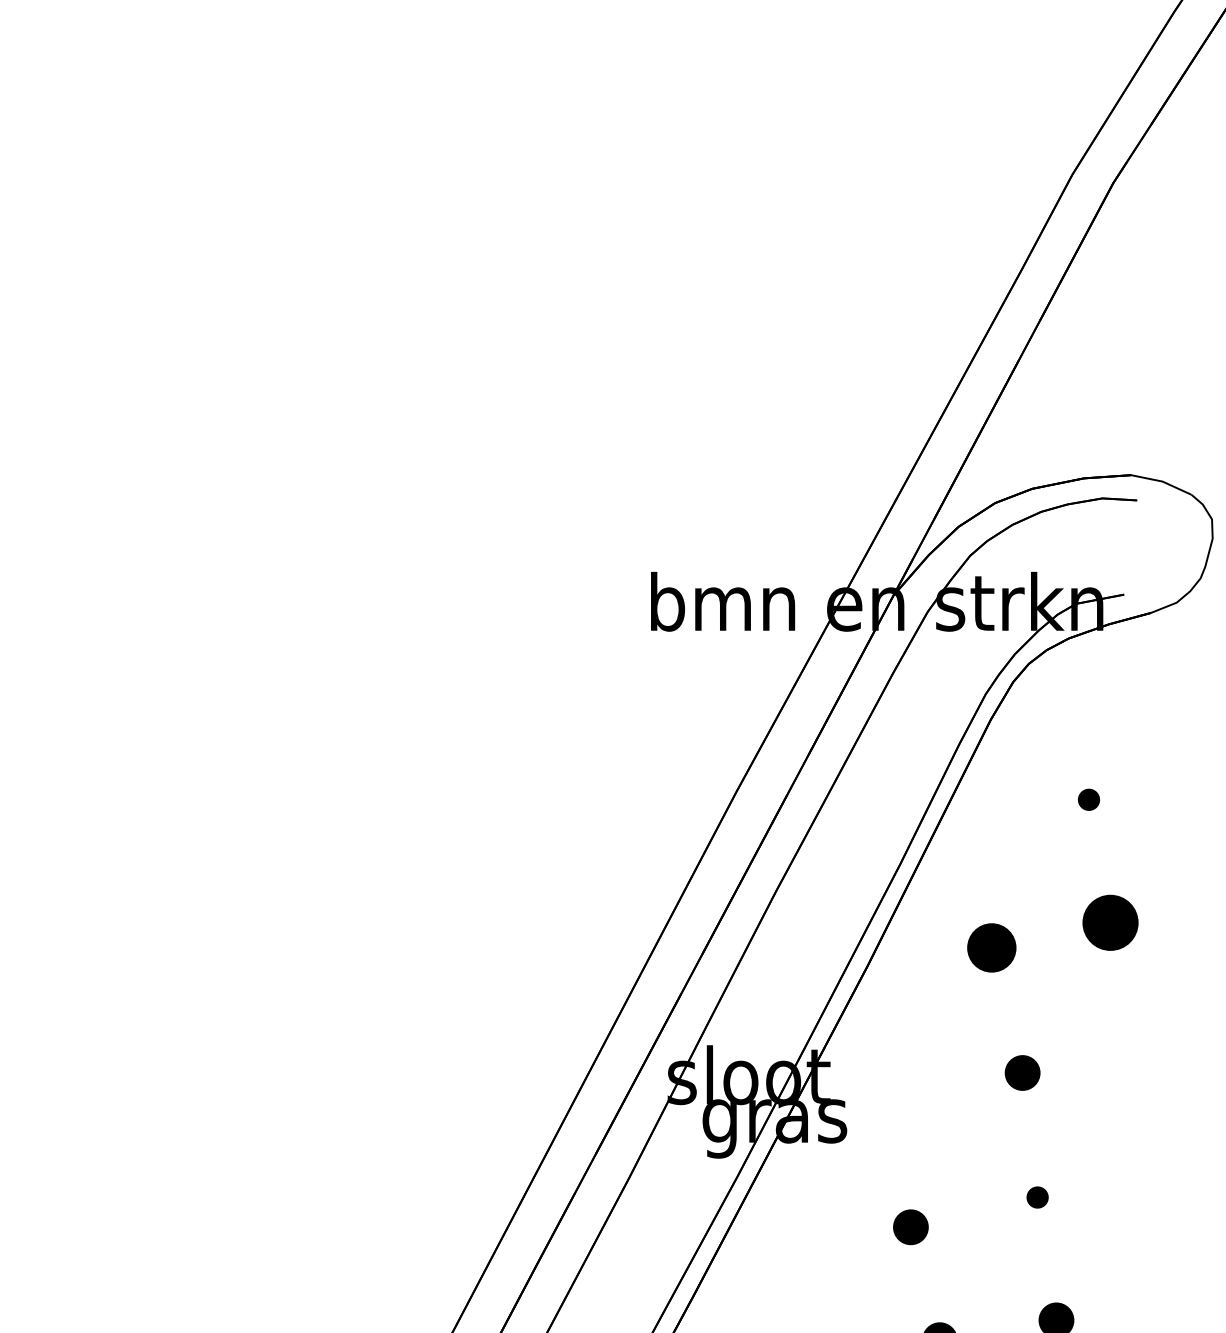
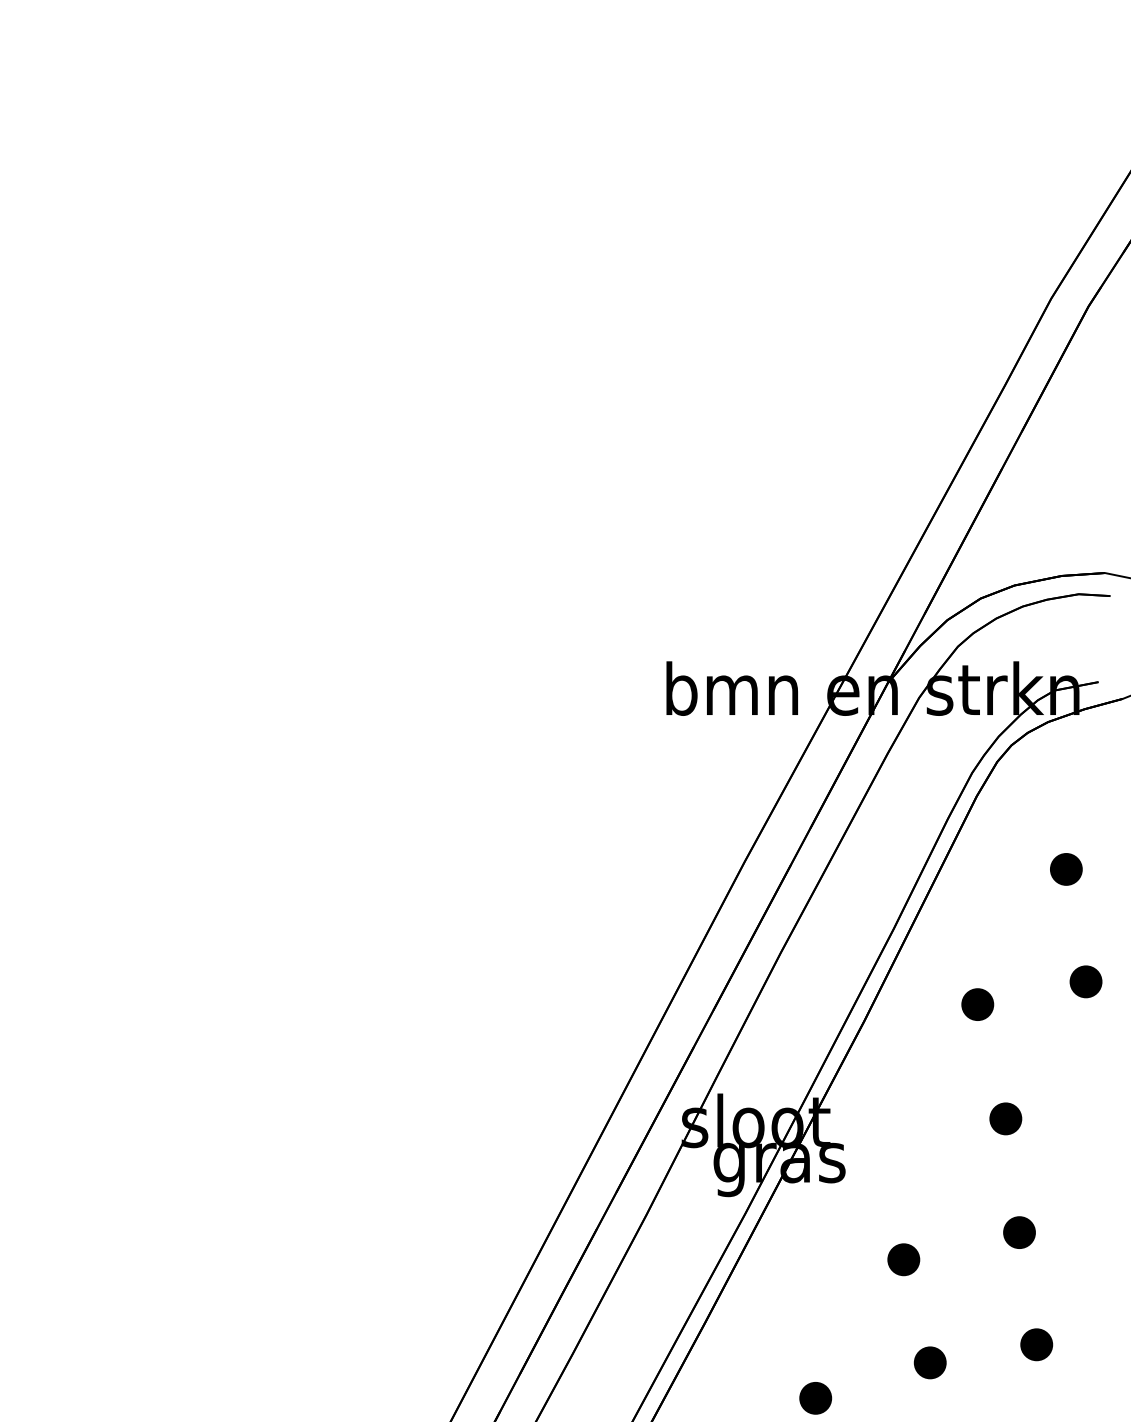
part: (1089, 799) -> (1066, 869), size x1.67
part: (1109, 922) -> (1085, 981), size x0.62
part: (991, 947) -> (977, 1004), size x0.71
part: (1037, 1197) -> (1019, 1232), size x1.67

